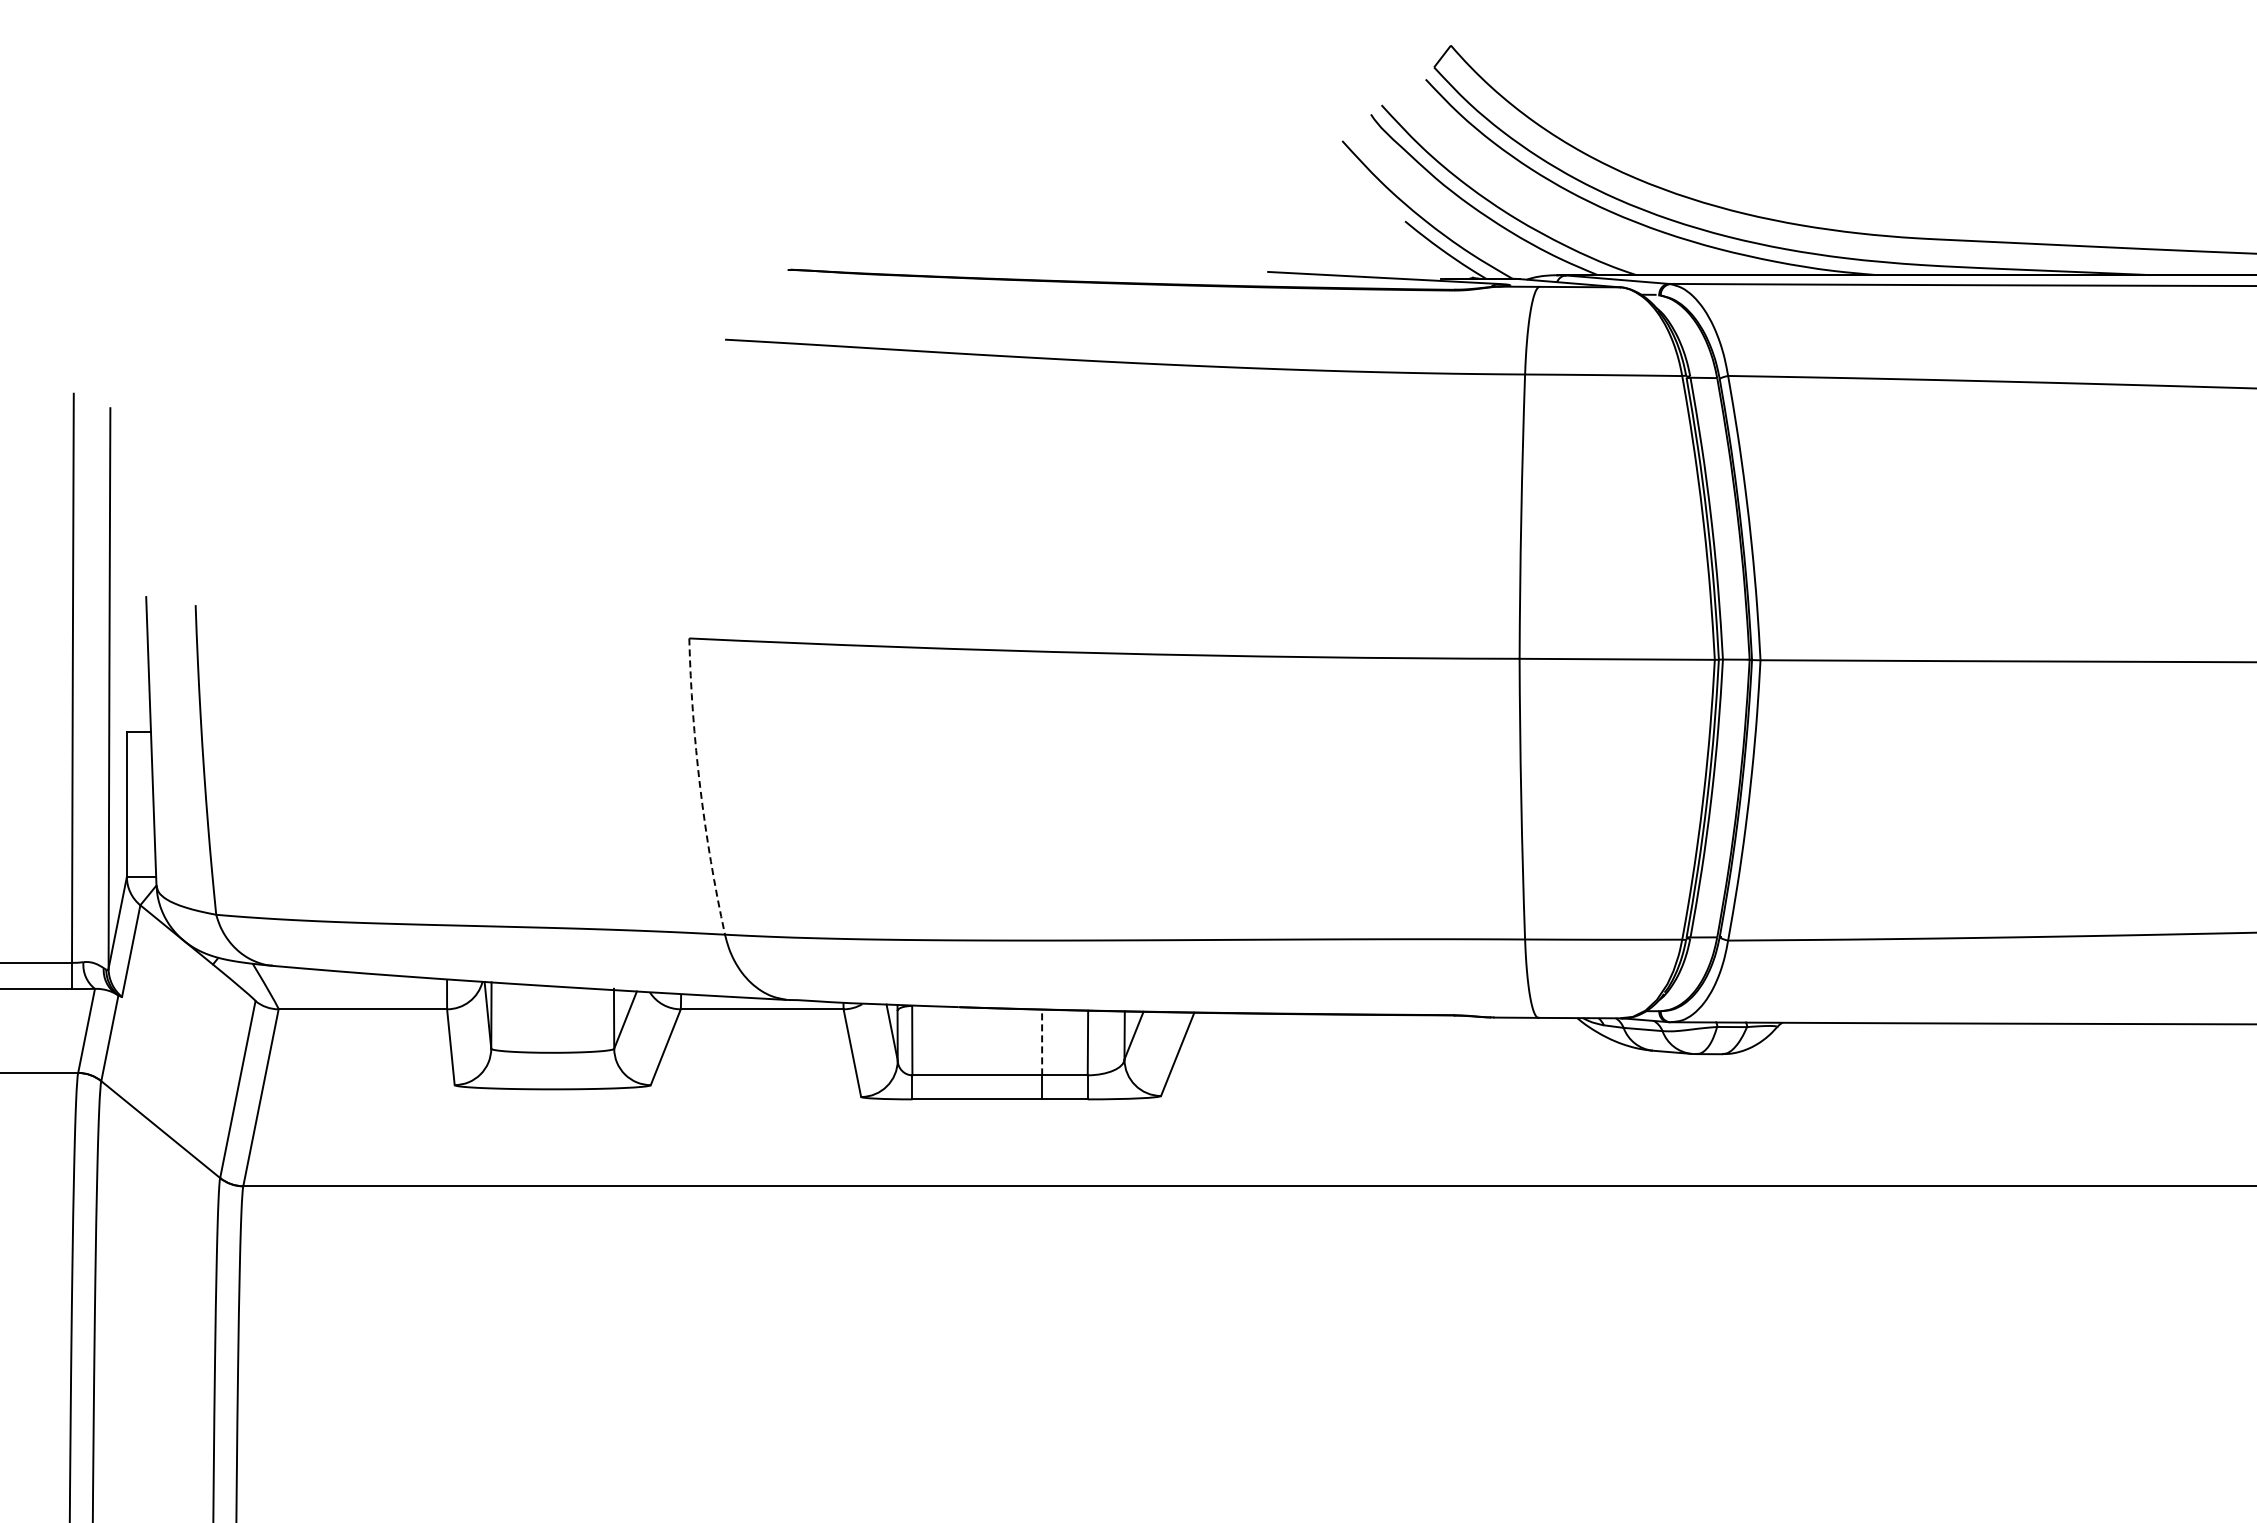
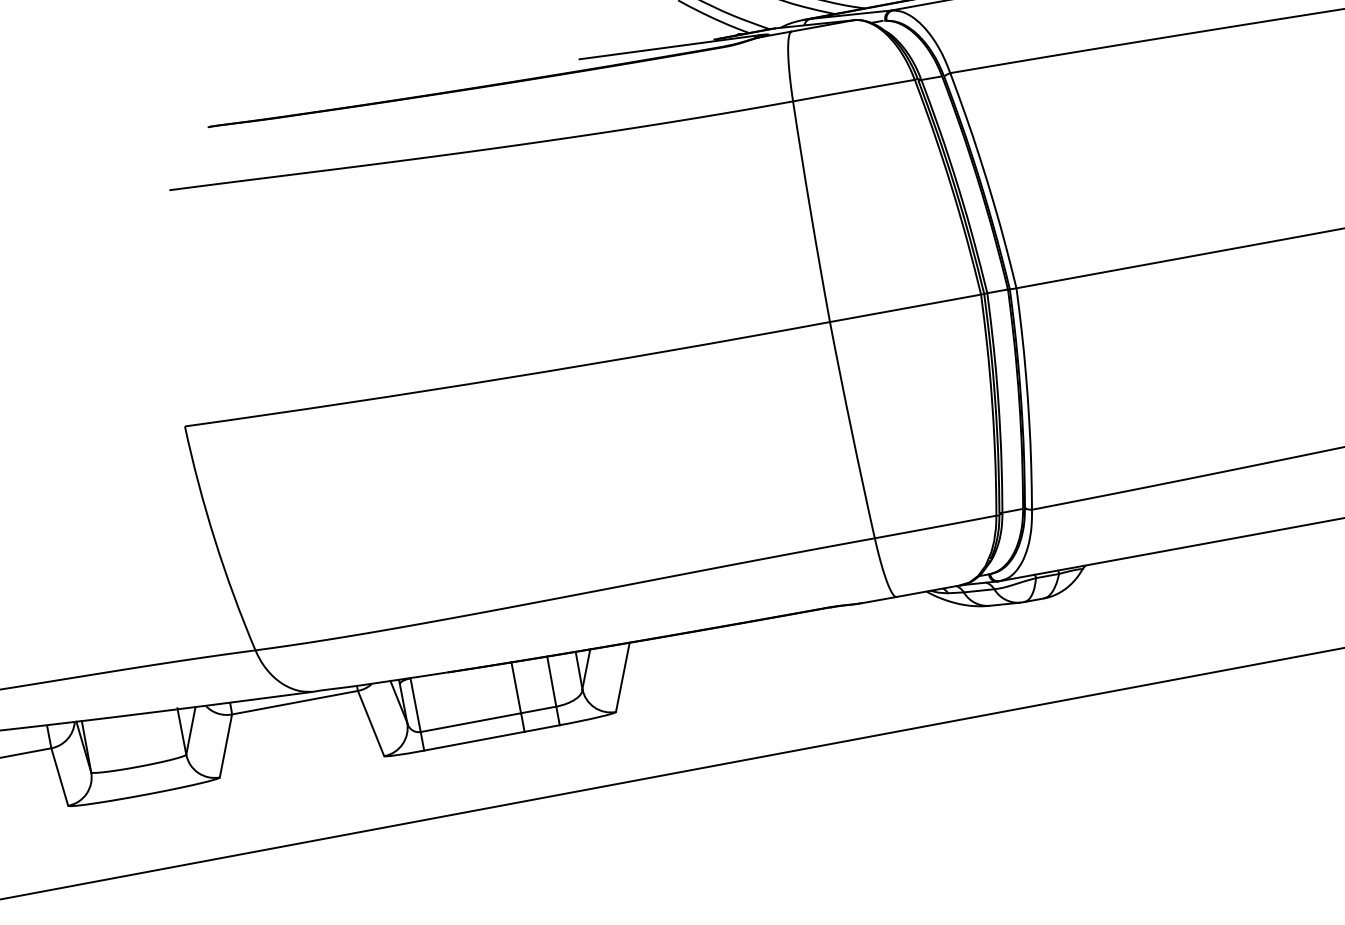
arc: (700, 787) -> (215, 540), dashed -> solid
line: (1042, 1042) -> (516, 687), dashed -> solid

